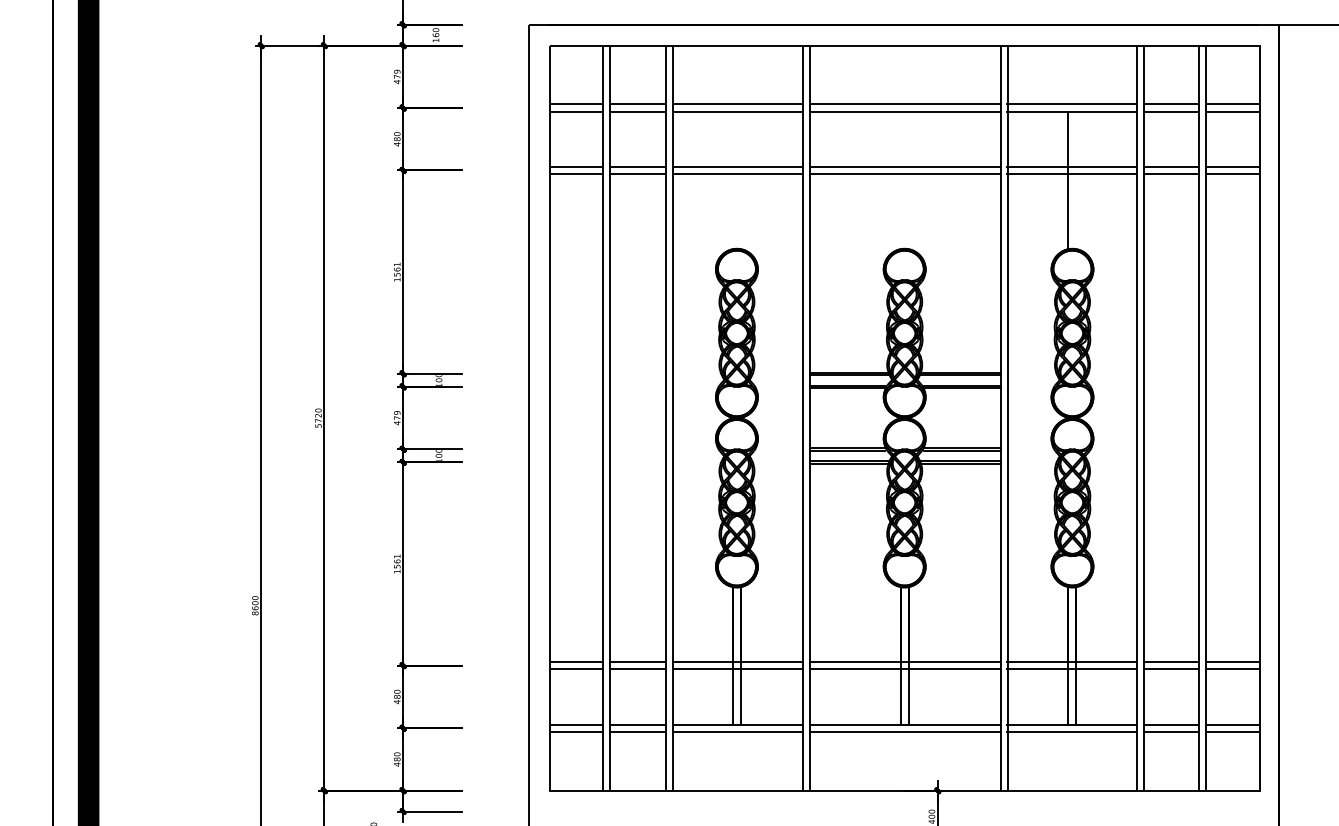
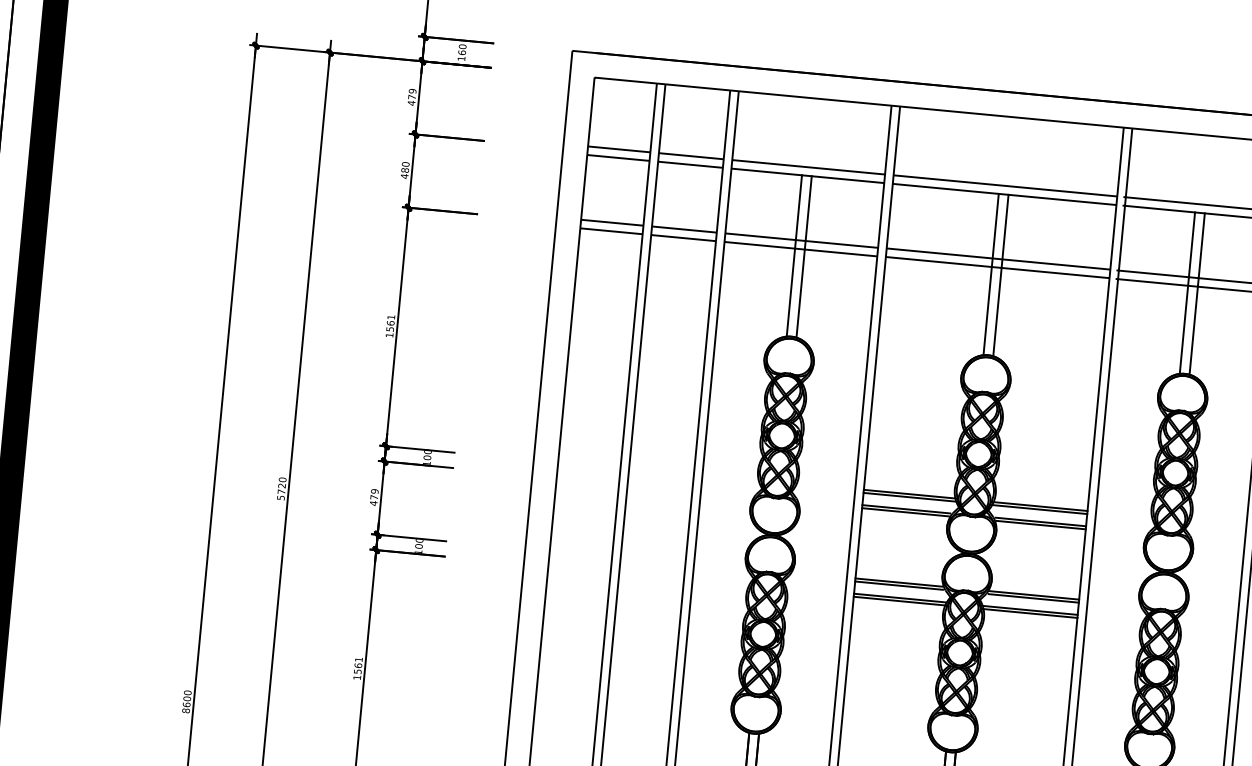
line: (732, 180) -> (793, 255), added
line: (741, 180) -> (804, 256), added
line: (900, 180) -> (990, 274), added
line: (909, 180) -> (1001, 275), added
line: (1076, 180) -> (1197, 294), added

